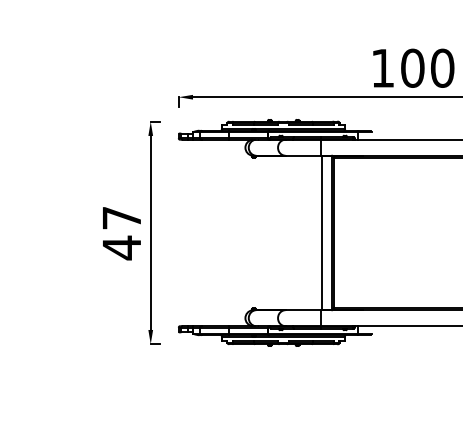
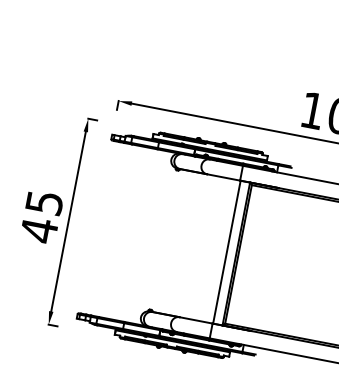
text: (122, 218) -> (44, 203), 47 -> 45

